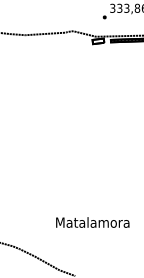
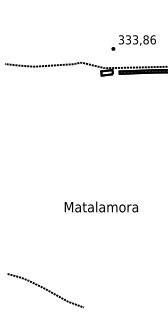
text: (92, 222) -> (101, 206), moved

